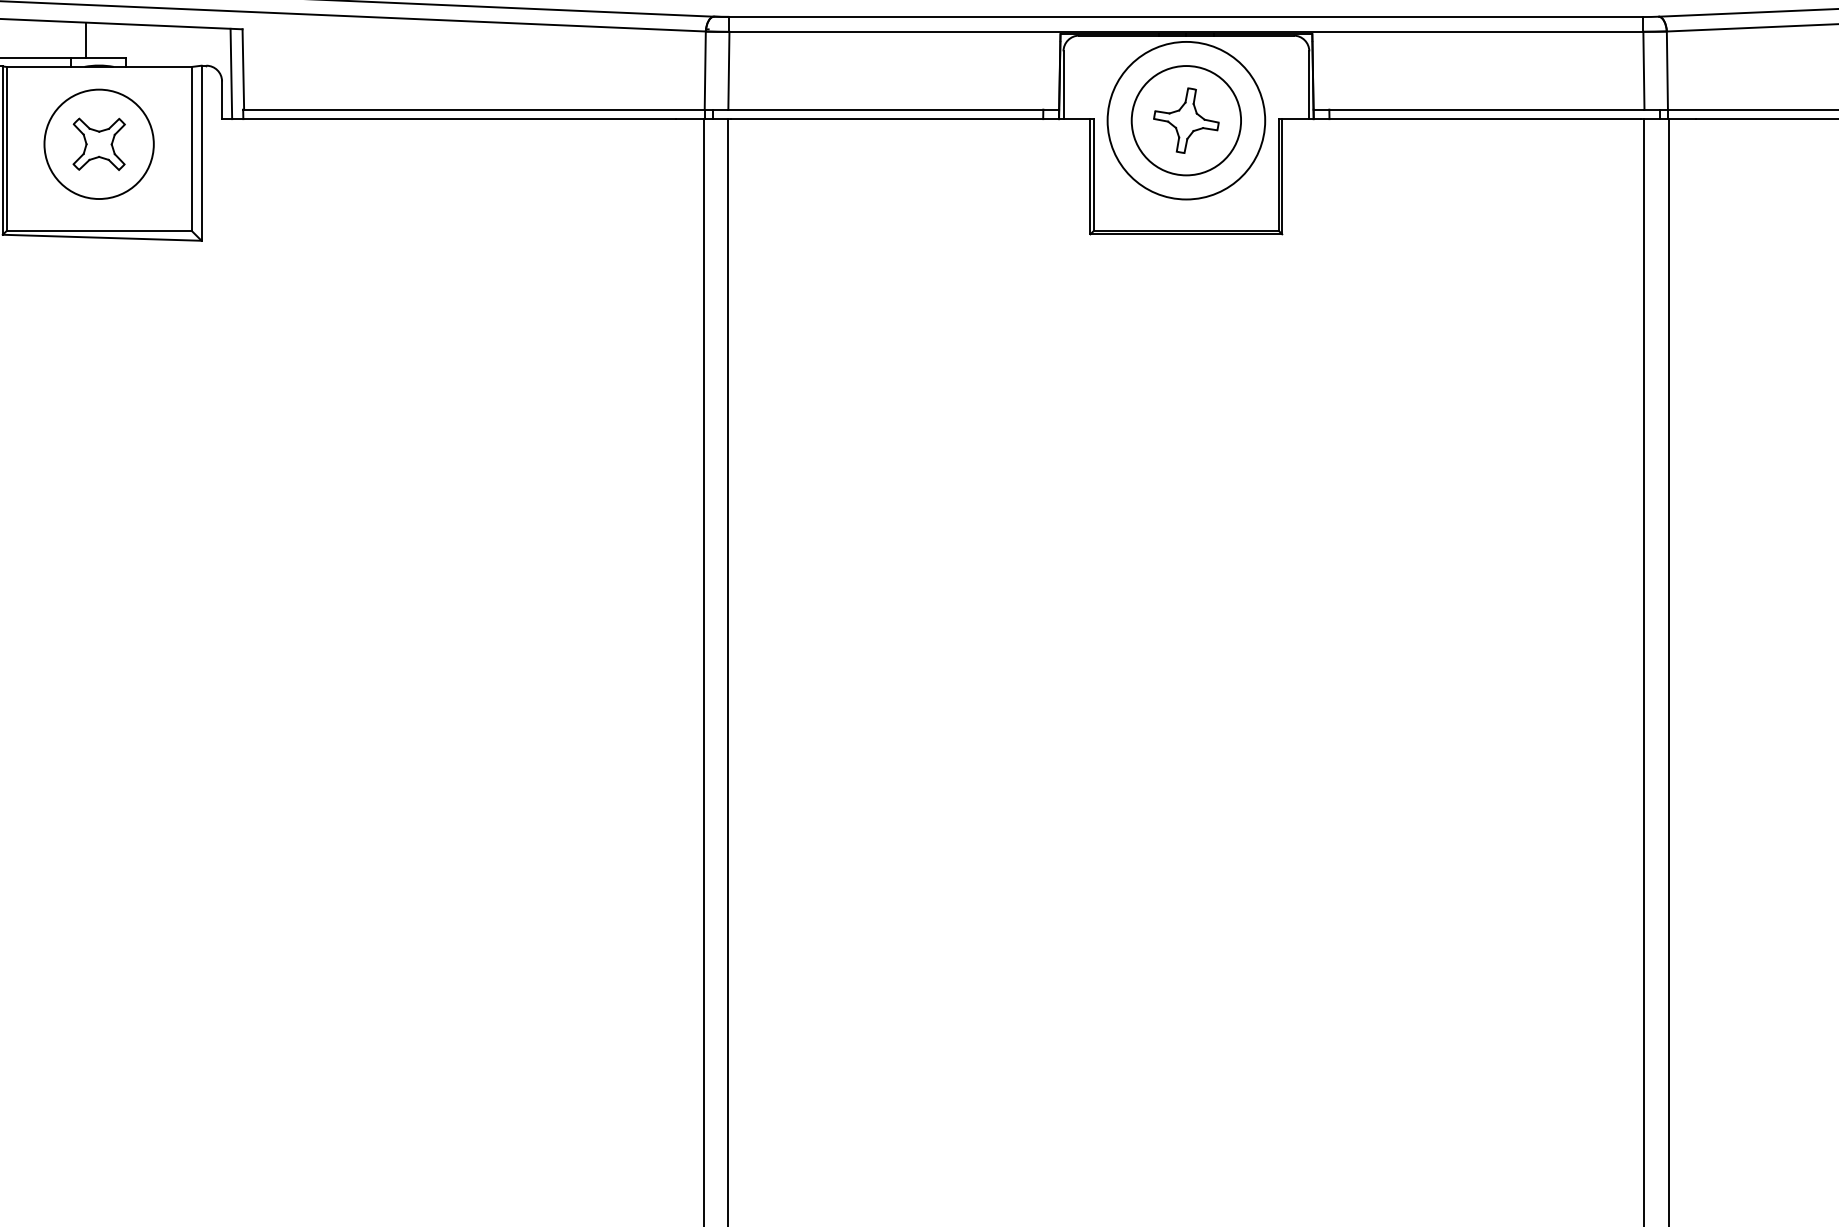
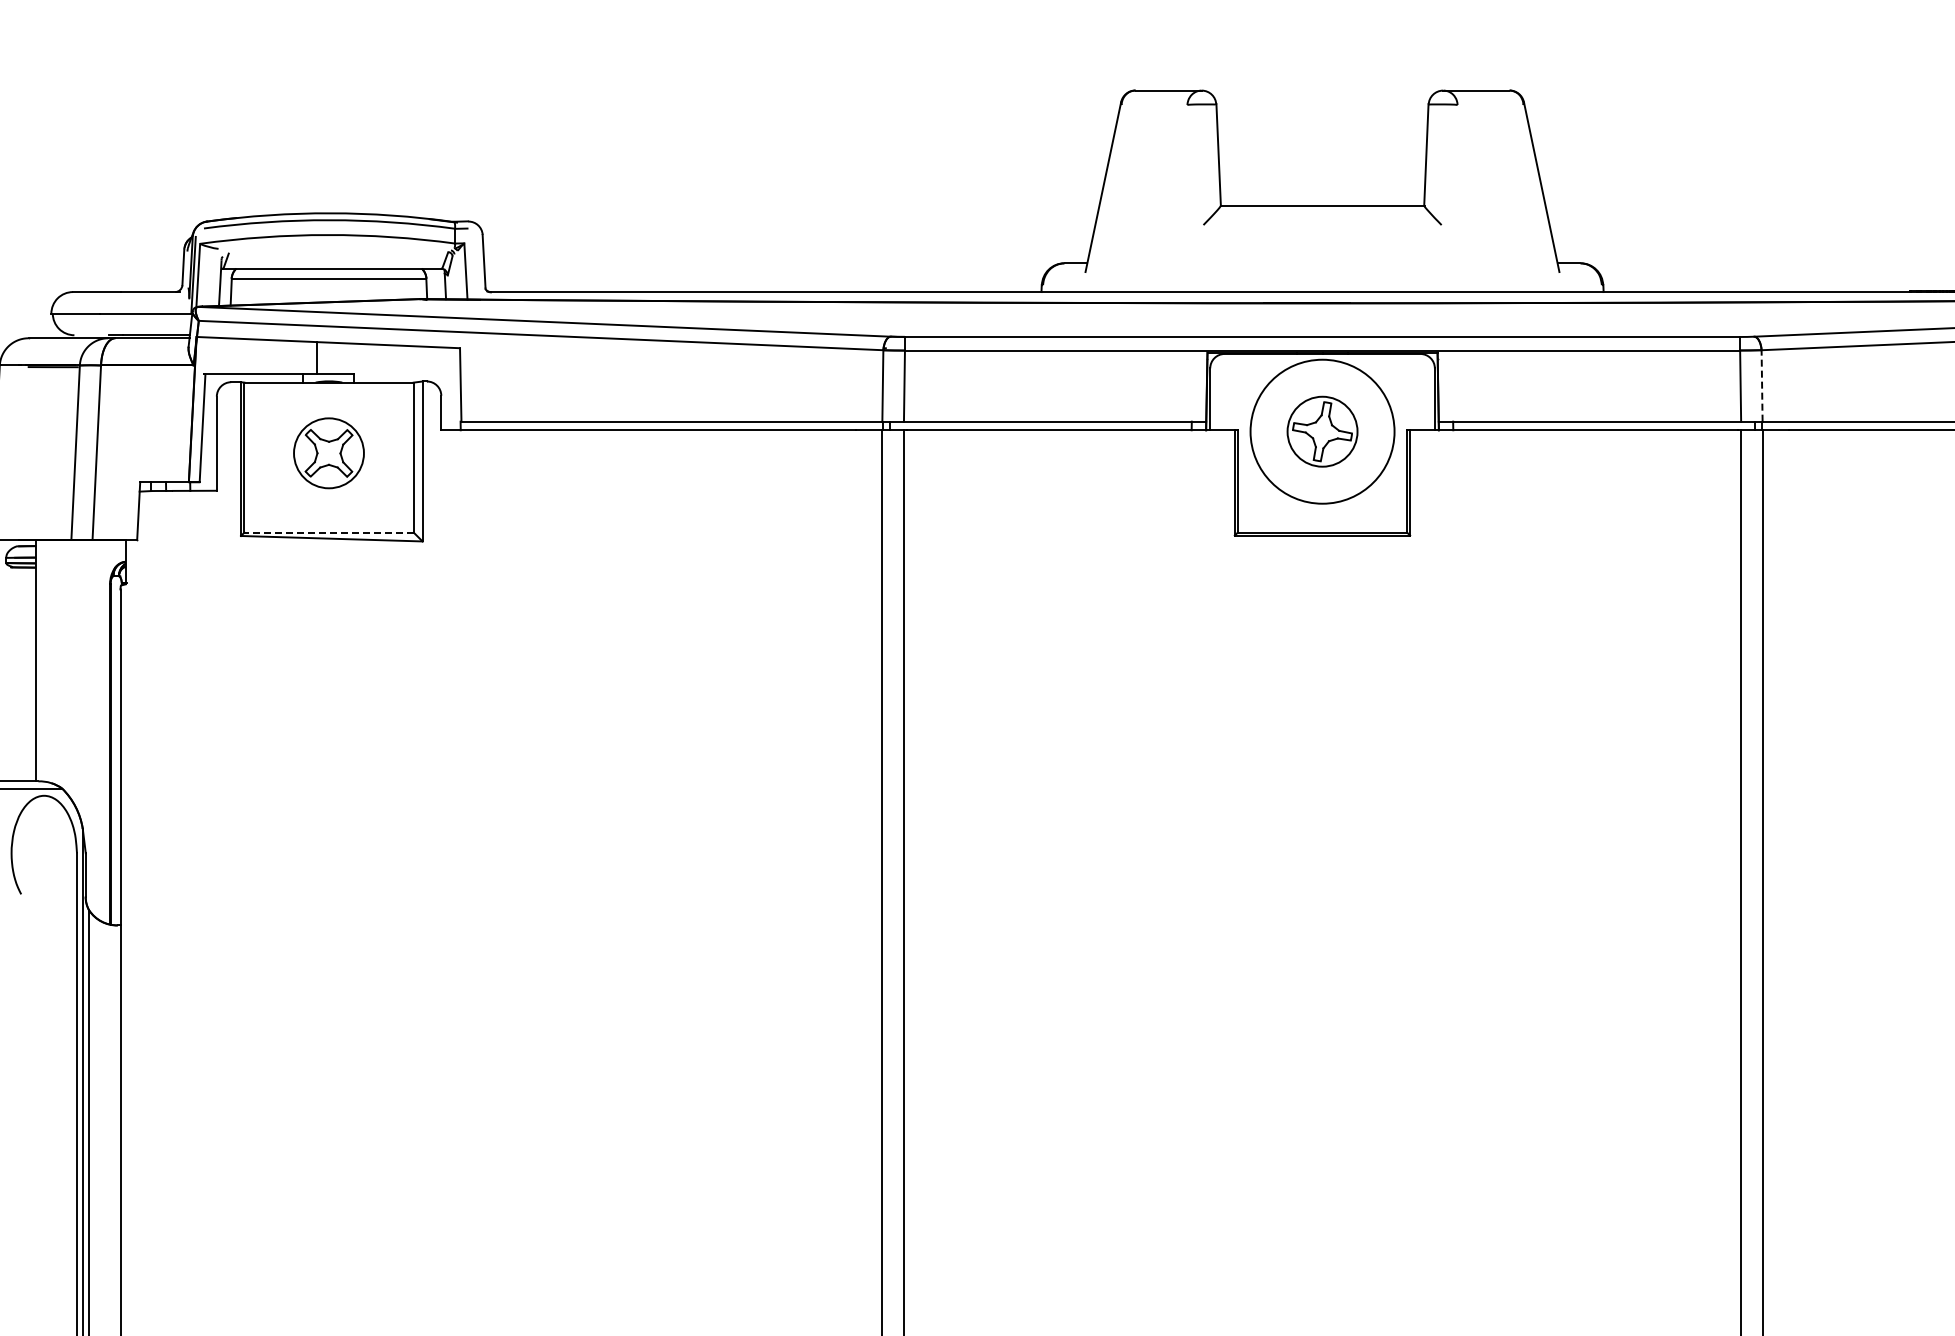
line: (1667, 70) -> (1762, 385), solid -> dashed
line: (231, 73) -> (449, 388), removed
circle: (1186, 120) -> (1322, 431), size x0.7
circle: (98, 144) -> (328, 453), size x0.7
line: (99, 230) -> (329, 532), solid -> dashed

